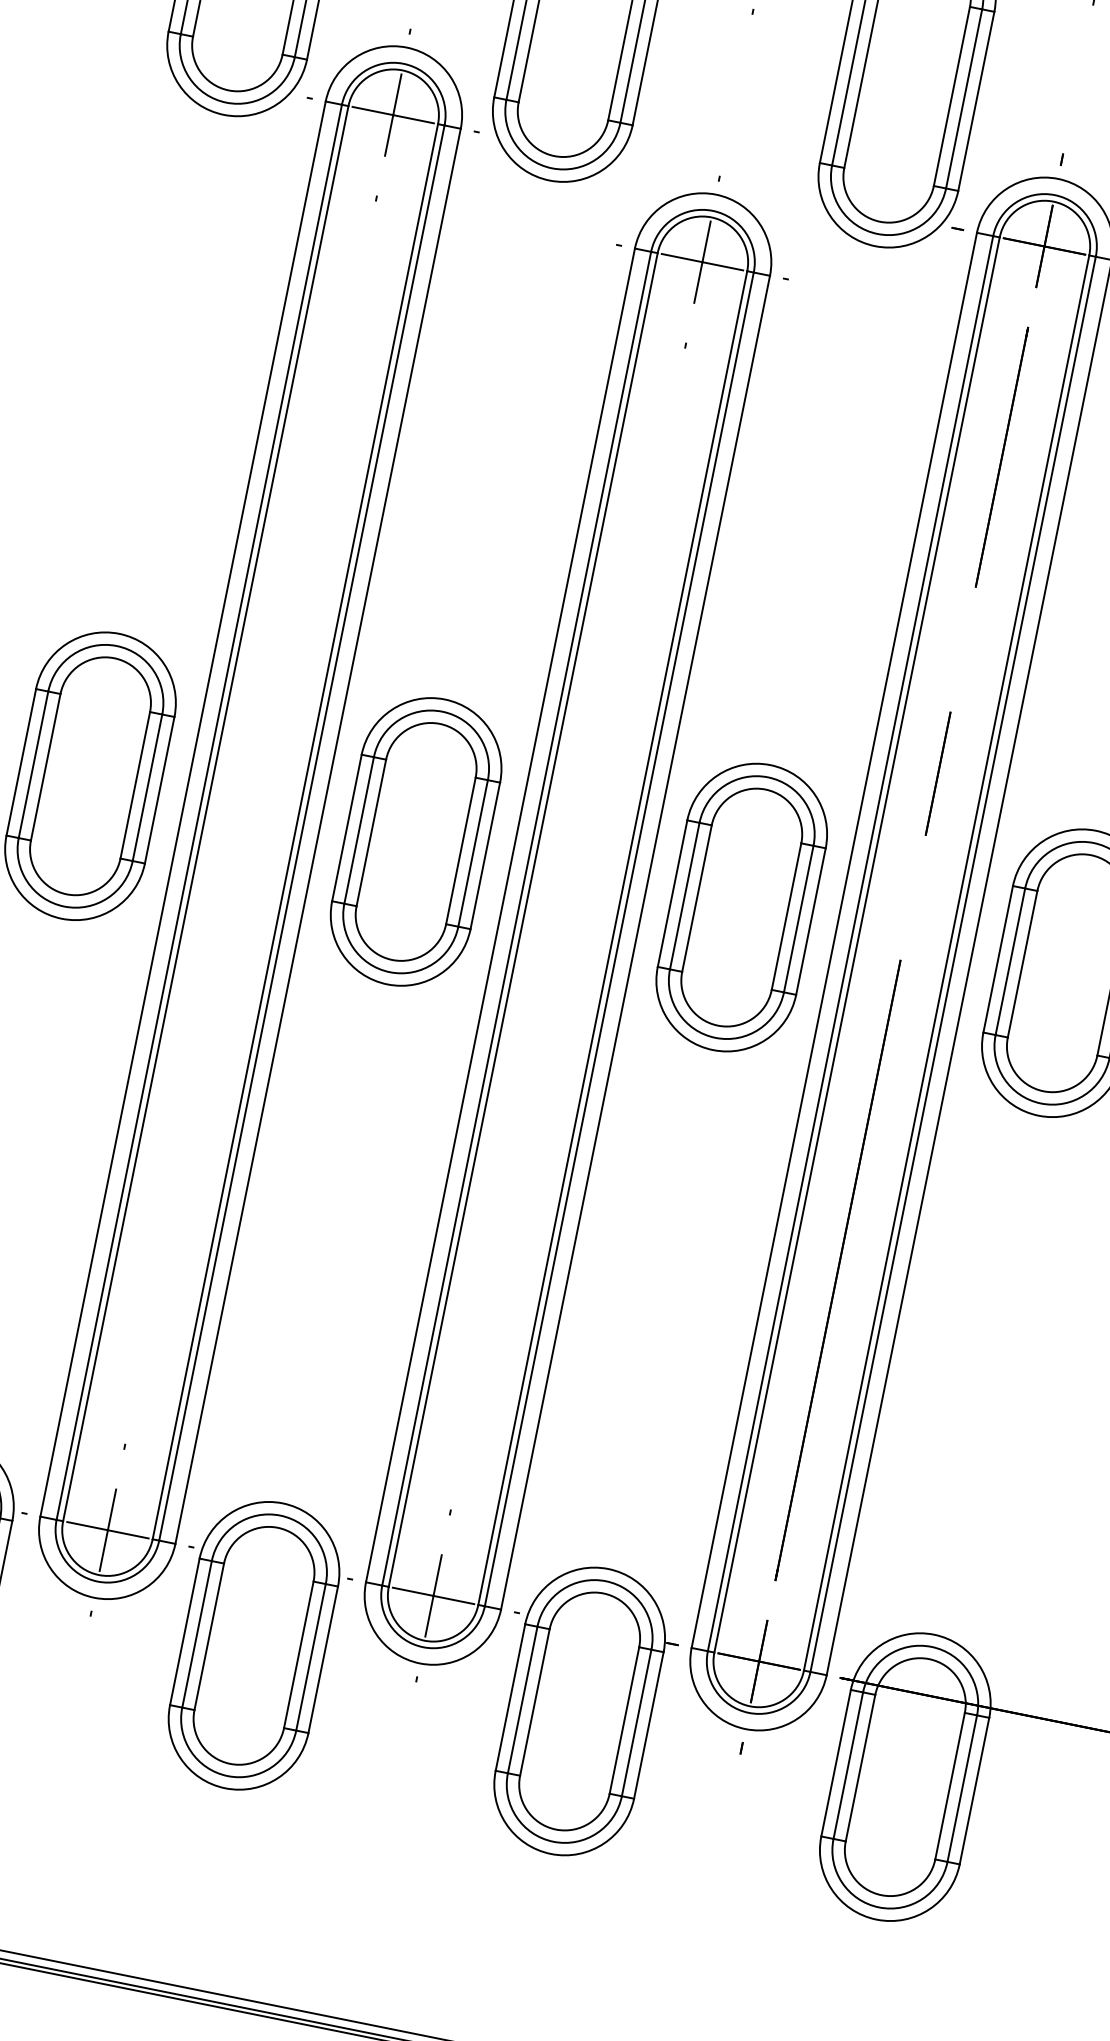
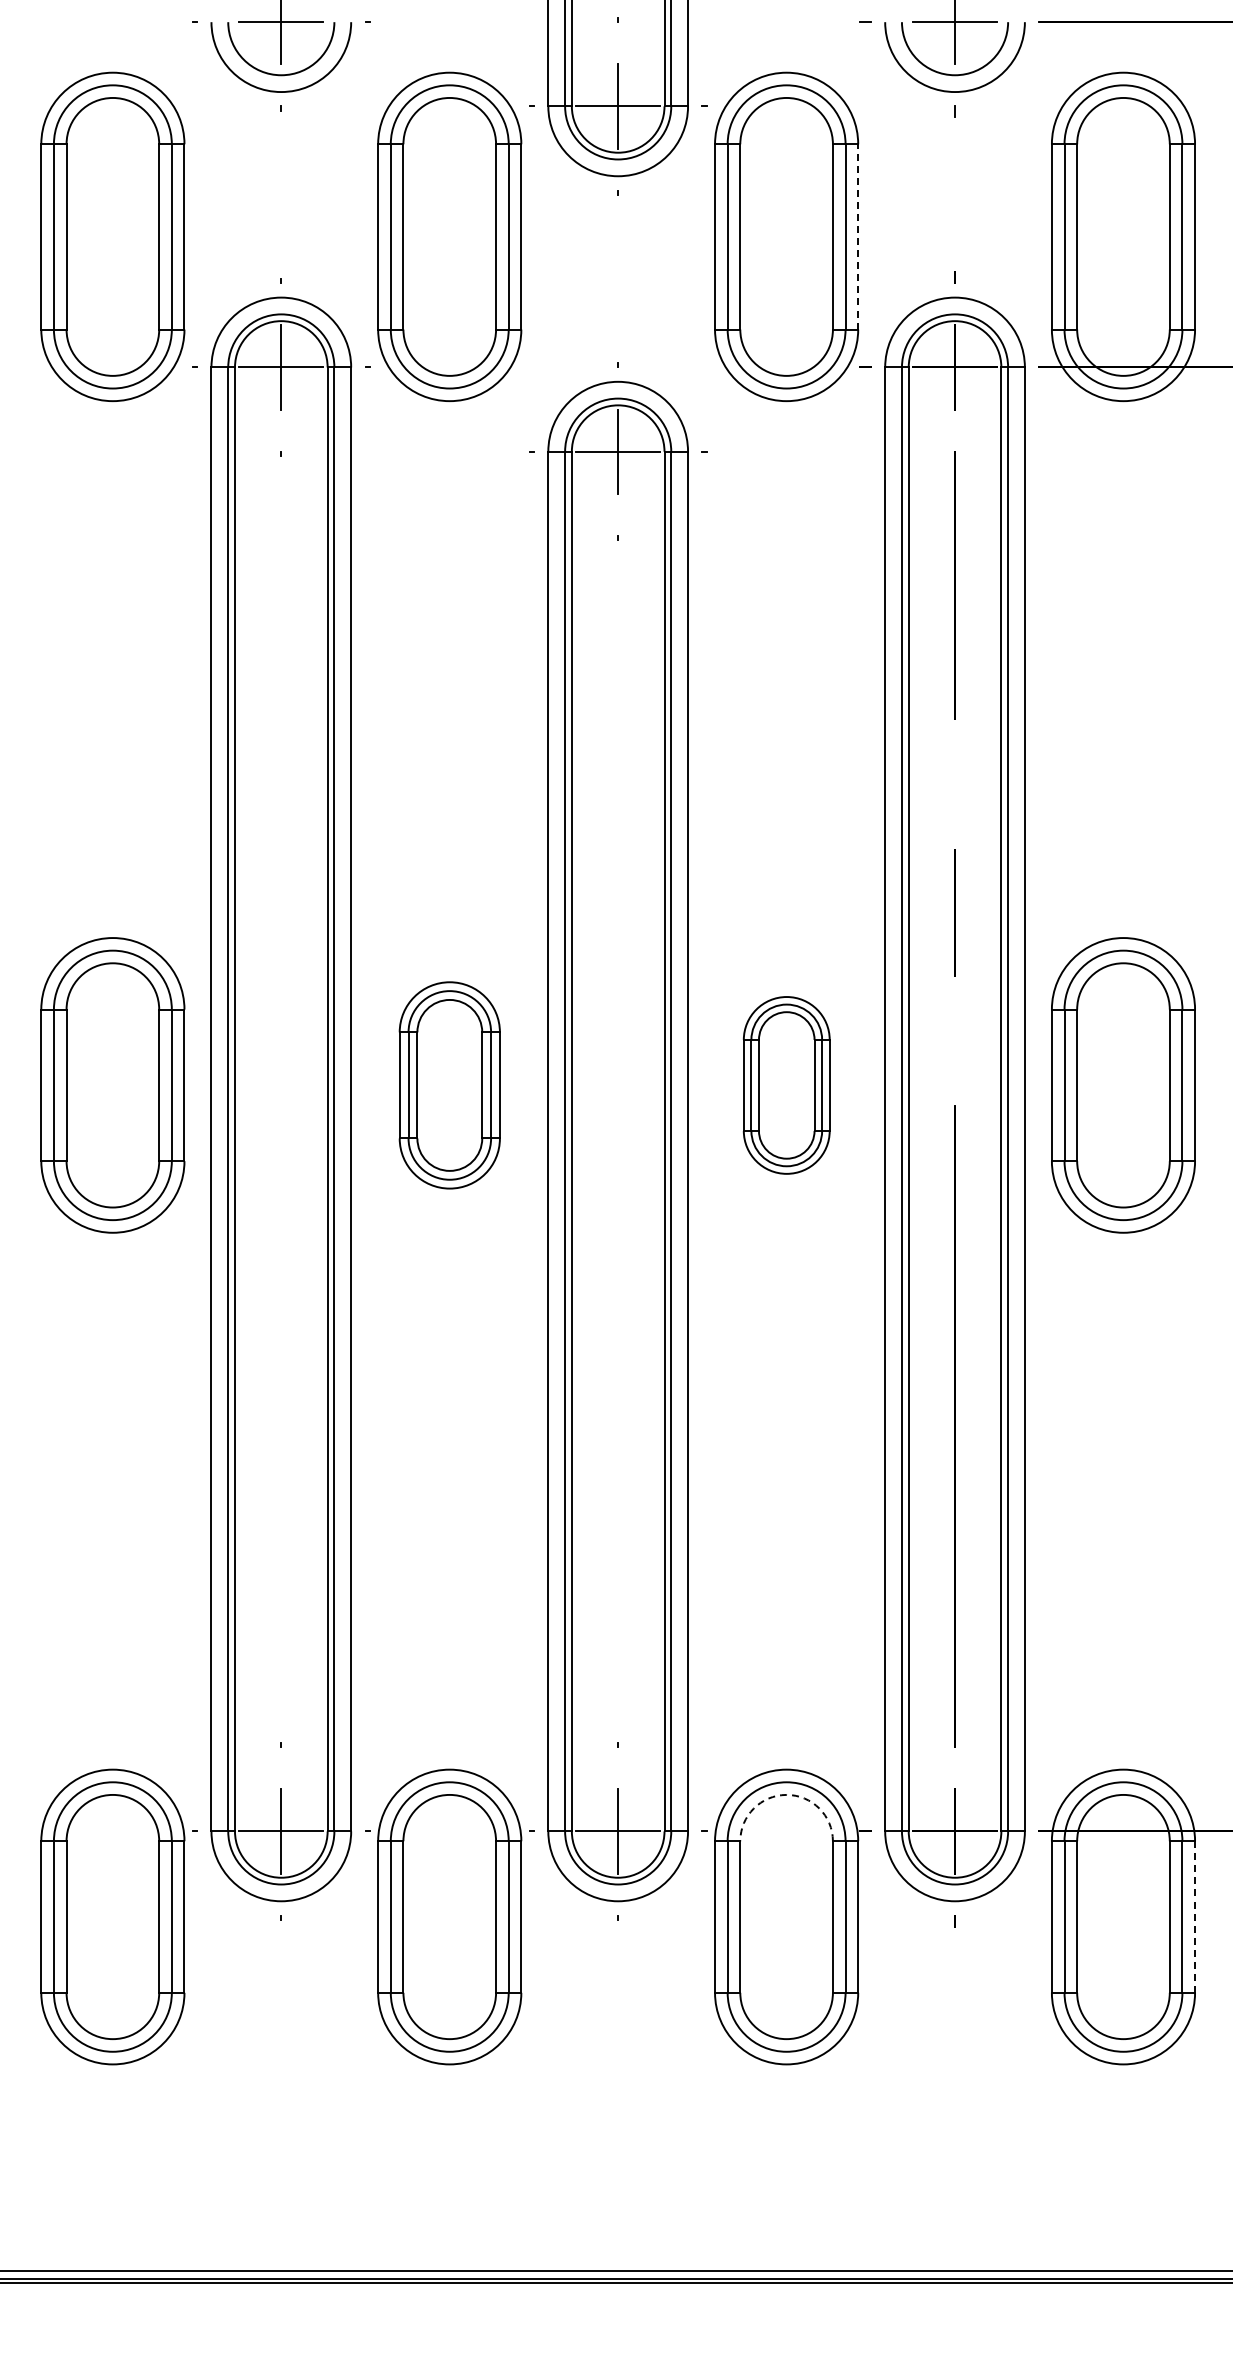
line: (976, 101) -> (858, 236), solid -> dashed
part: (415, 841) -> (449, 1085), size x0.7
part: (741, 907) -> (786, 1085), size x0.6
arc: (603, 1593) -> (786, 1794), solid -> dashed
line: (974, 1791) -> (1195, 1917), solid -> dashed

